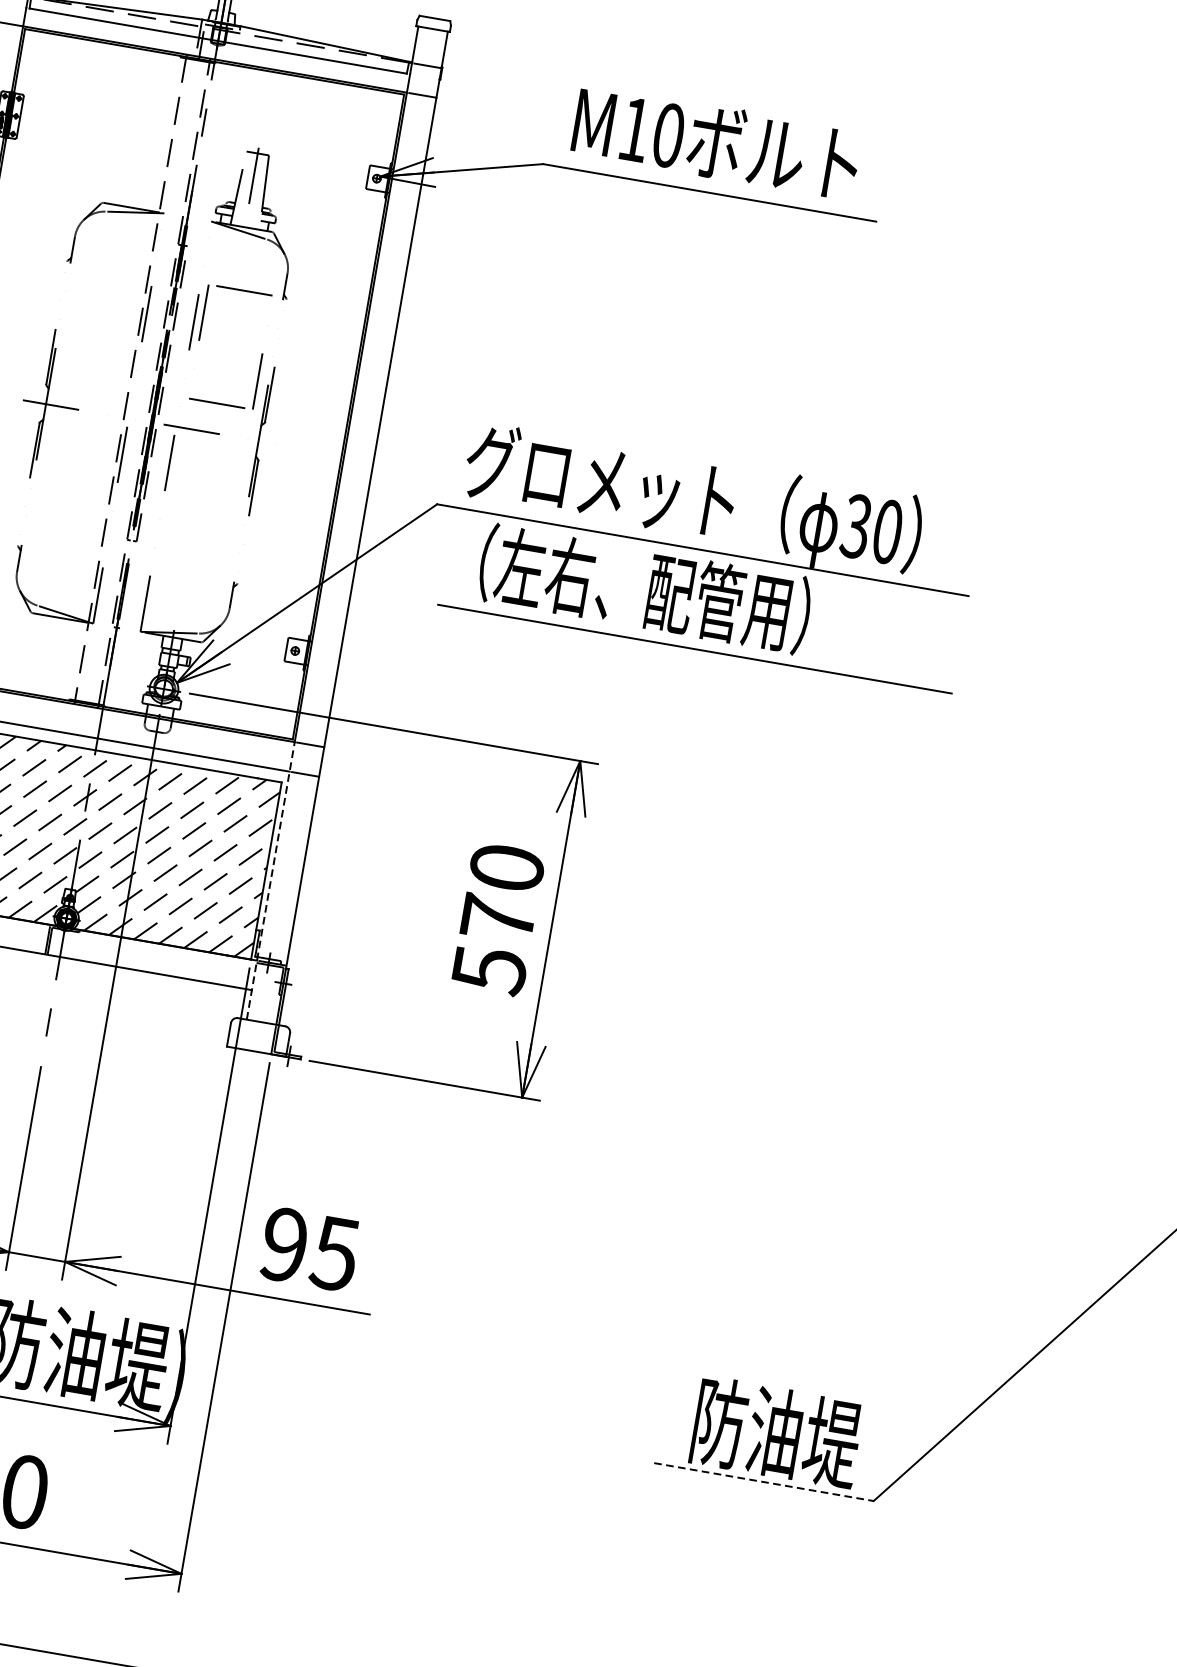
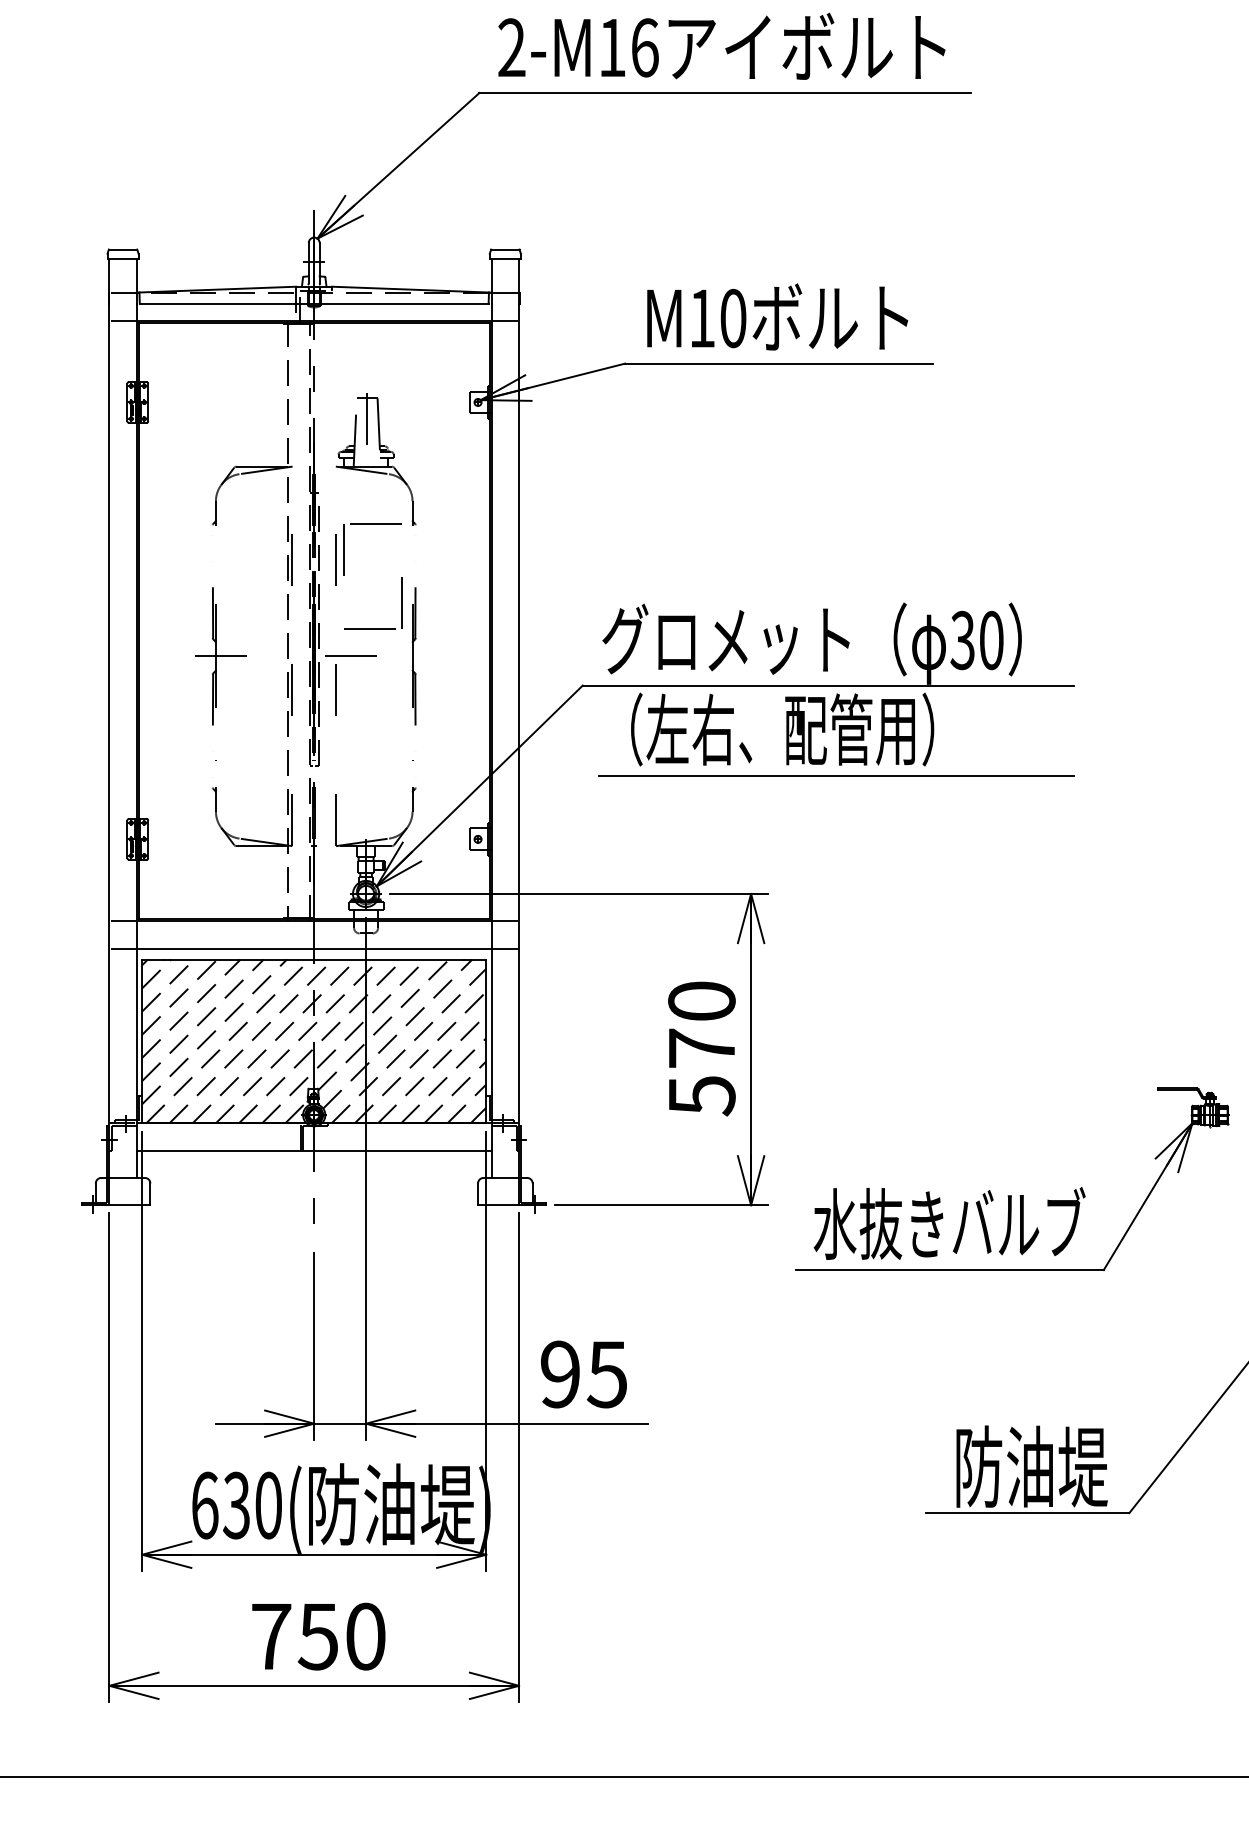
line: (270, 880) -> (491, 1049), dashed -> solid
part: (805, 1135) -> (1011, 1195), added
line: (763, 1482) -> (1027, 1513), dashed -> solid

